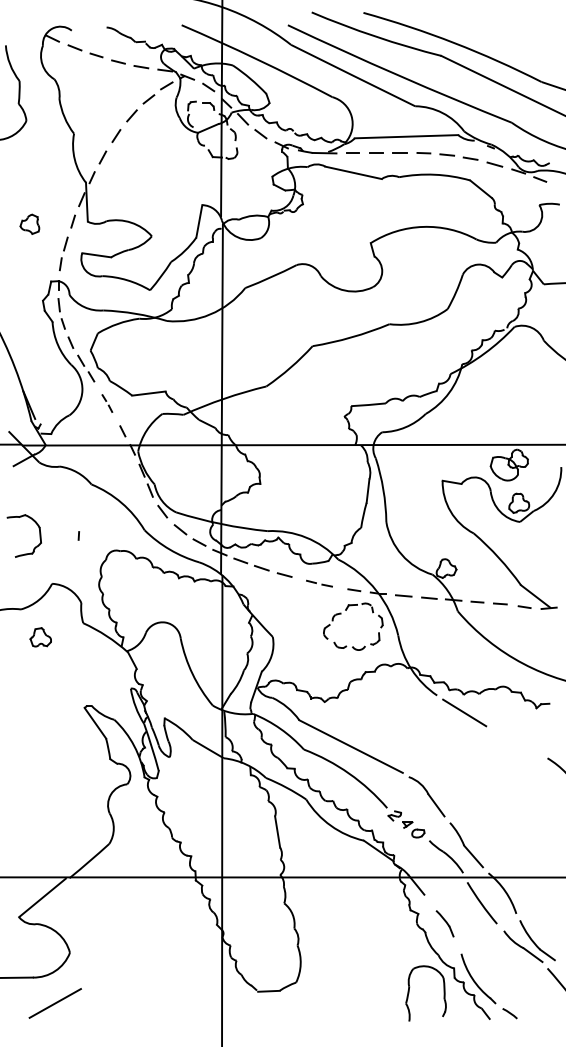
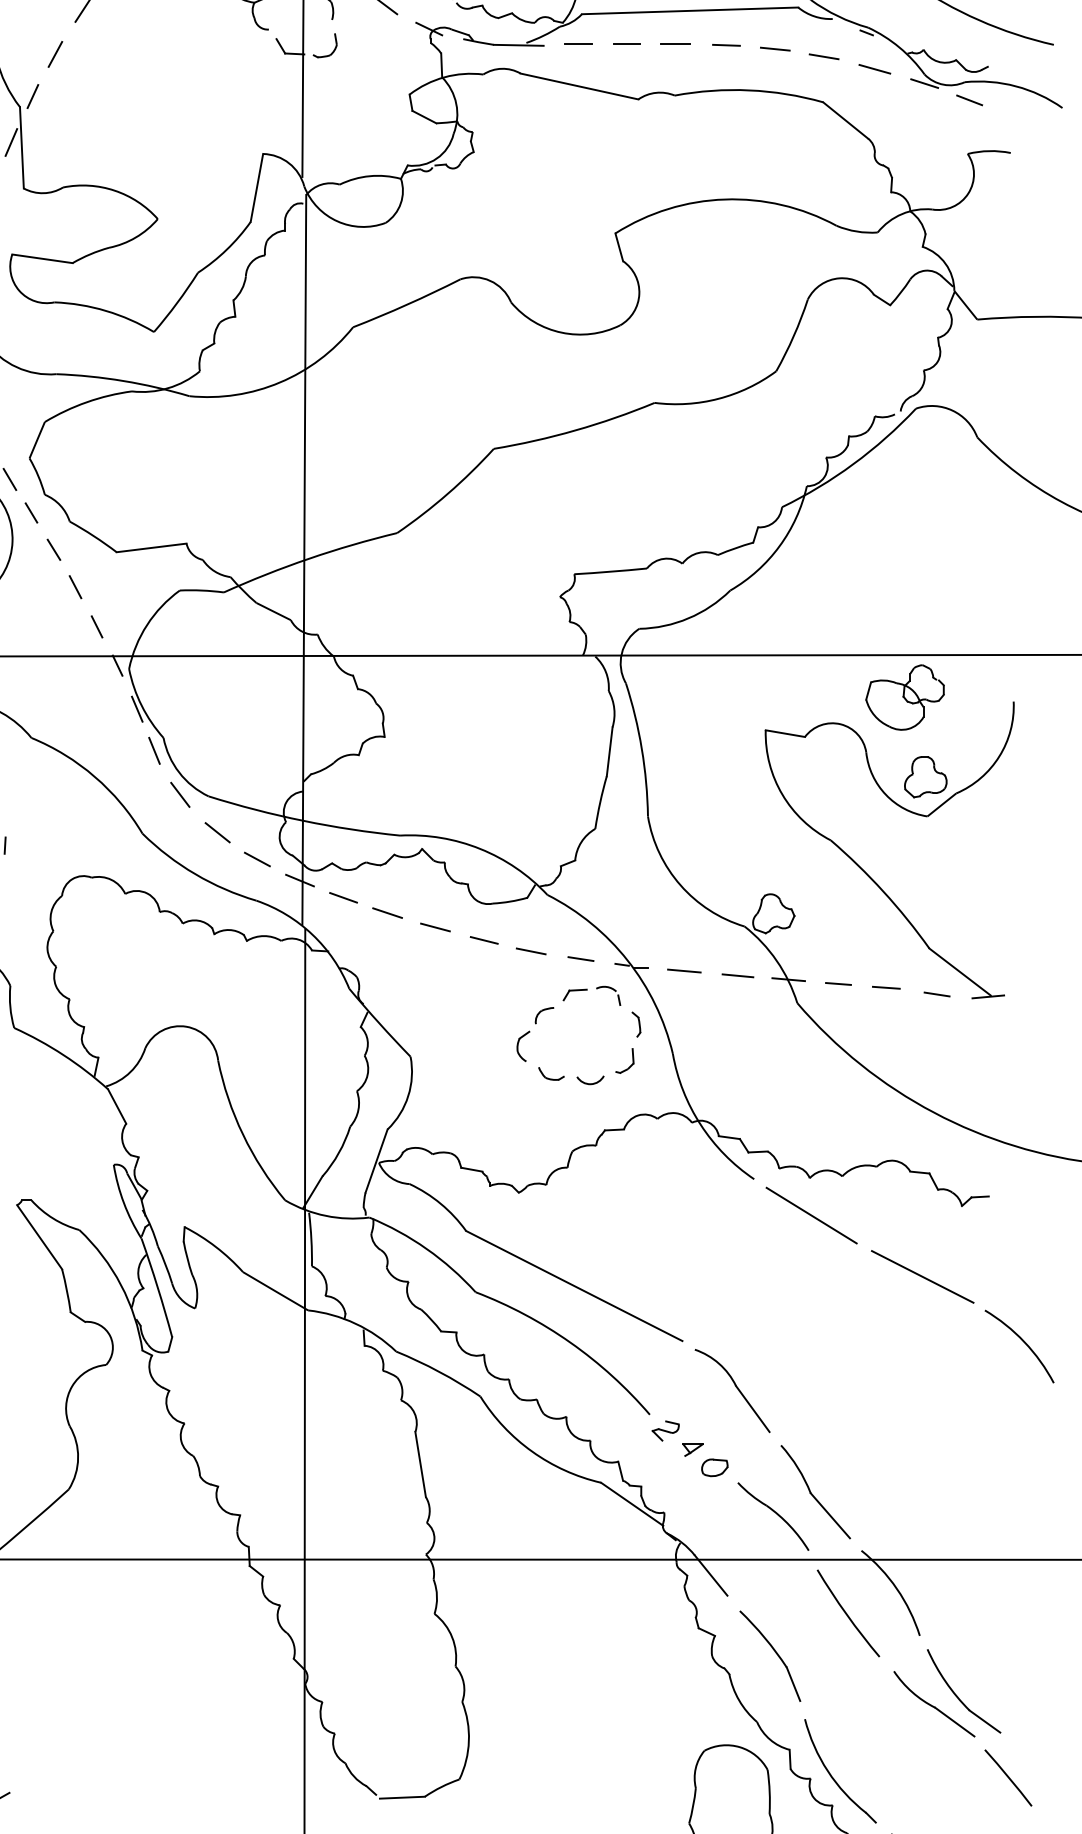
part: (107, 403) -> (64, 568), size x1.67
part: (319, 583) -> (508, 945), size x1.43
line: (517, 741) -> (922, 1275), added
part: (444, 923) -> (769, 1655), size x1.67

